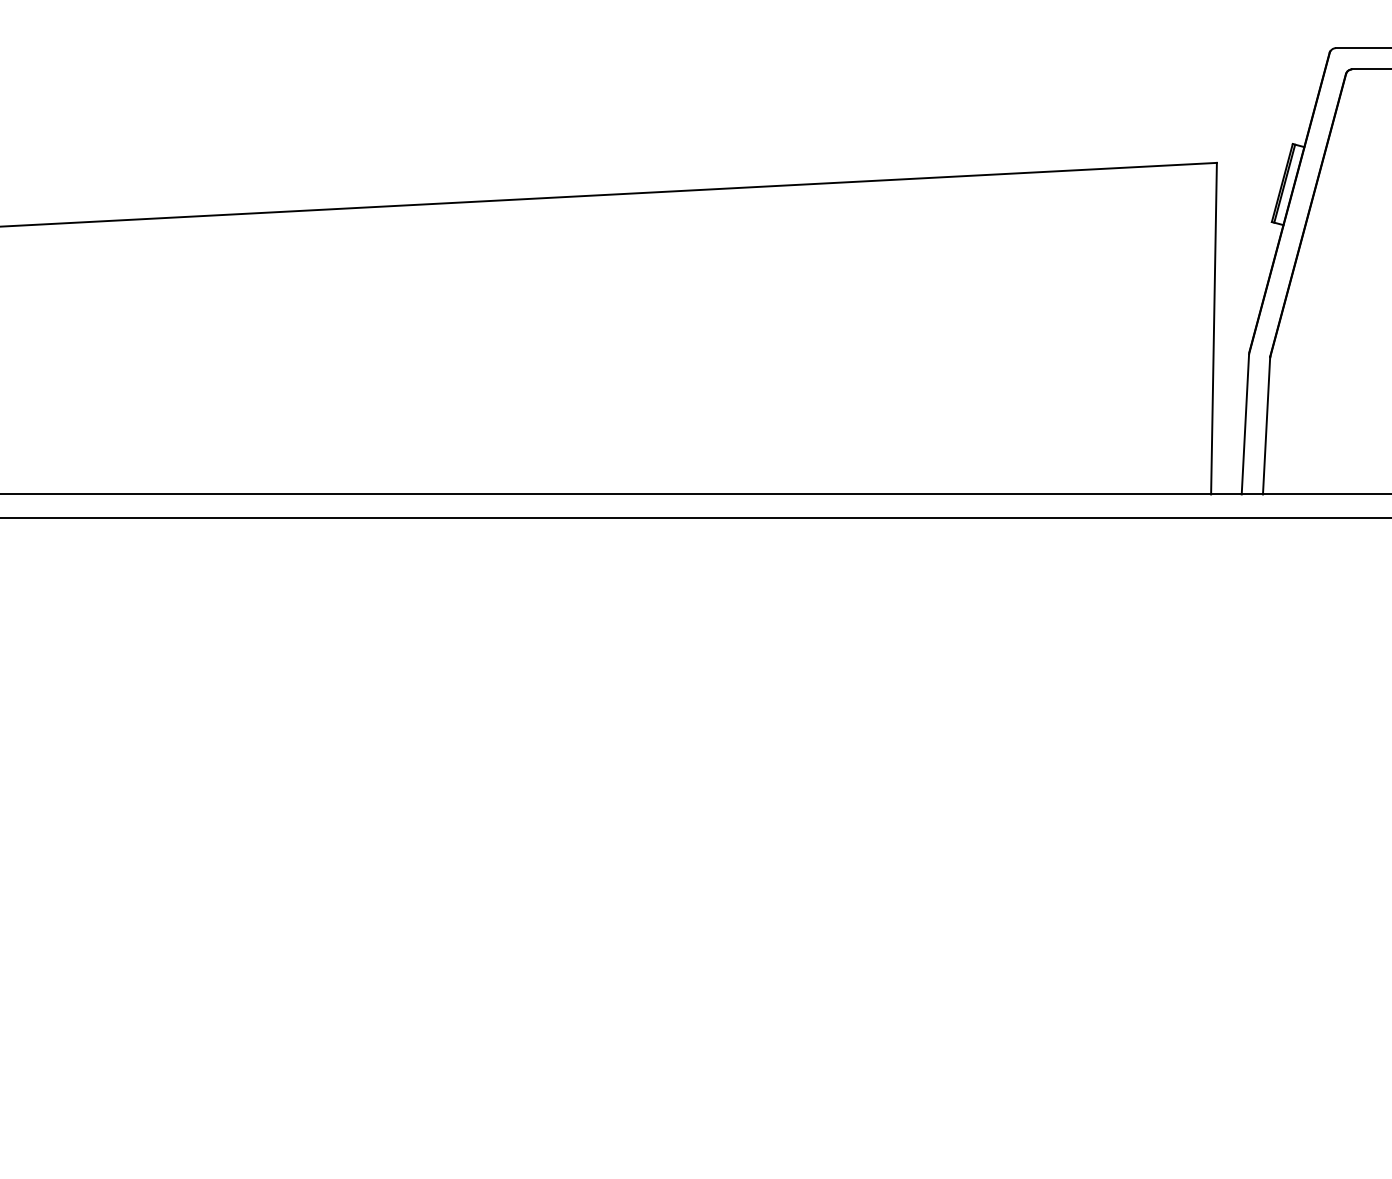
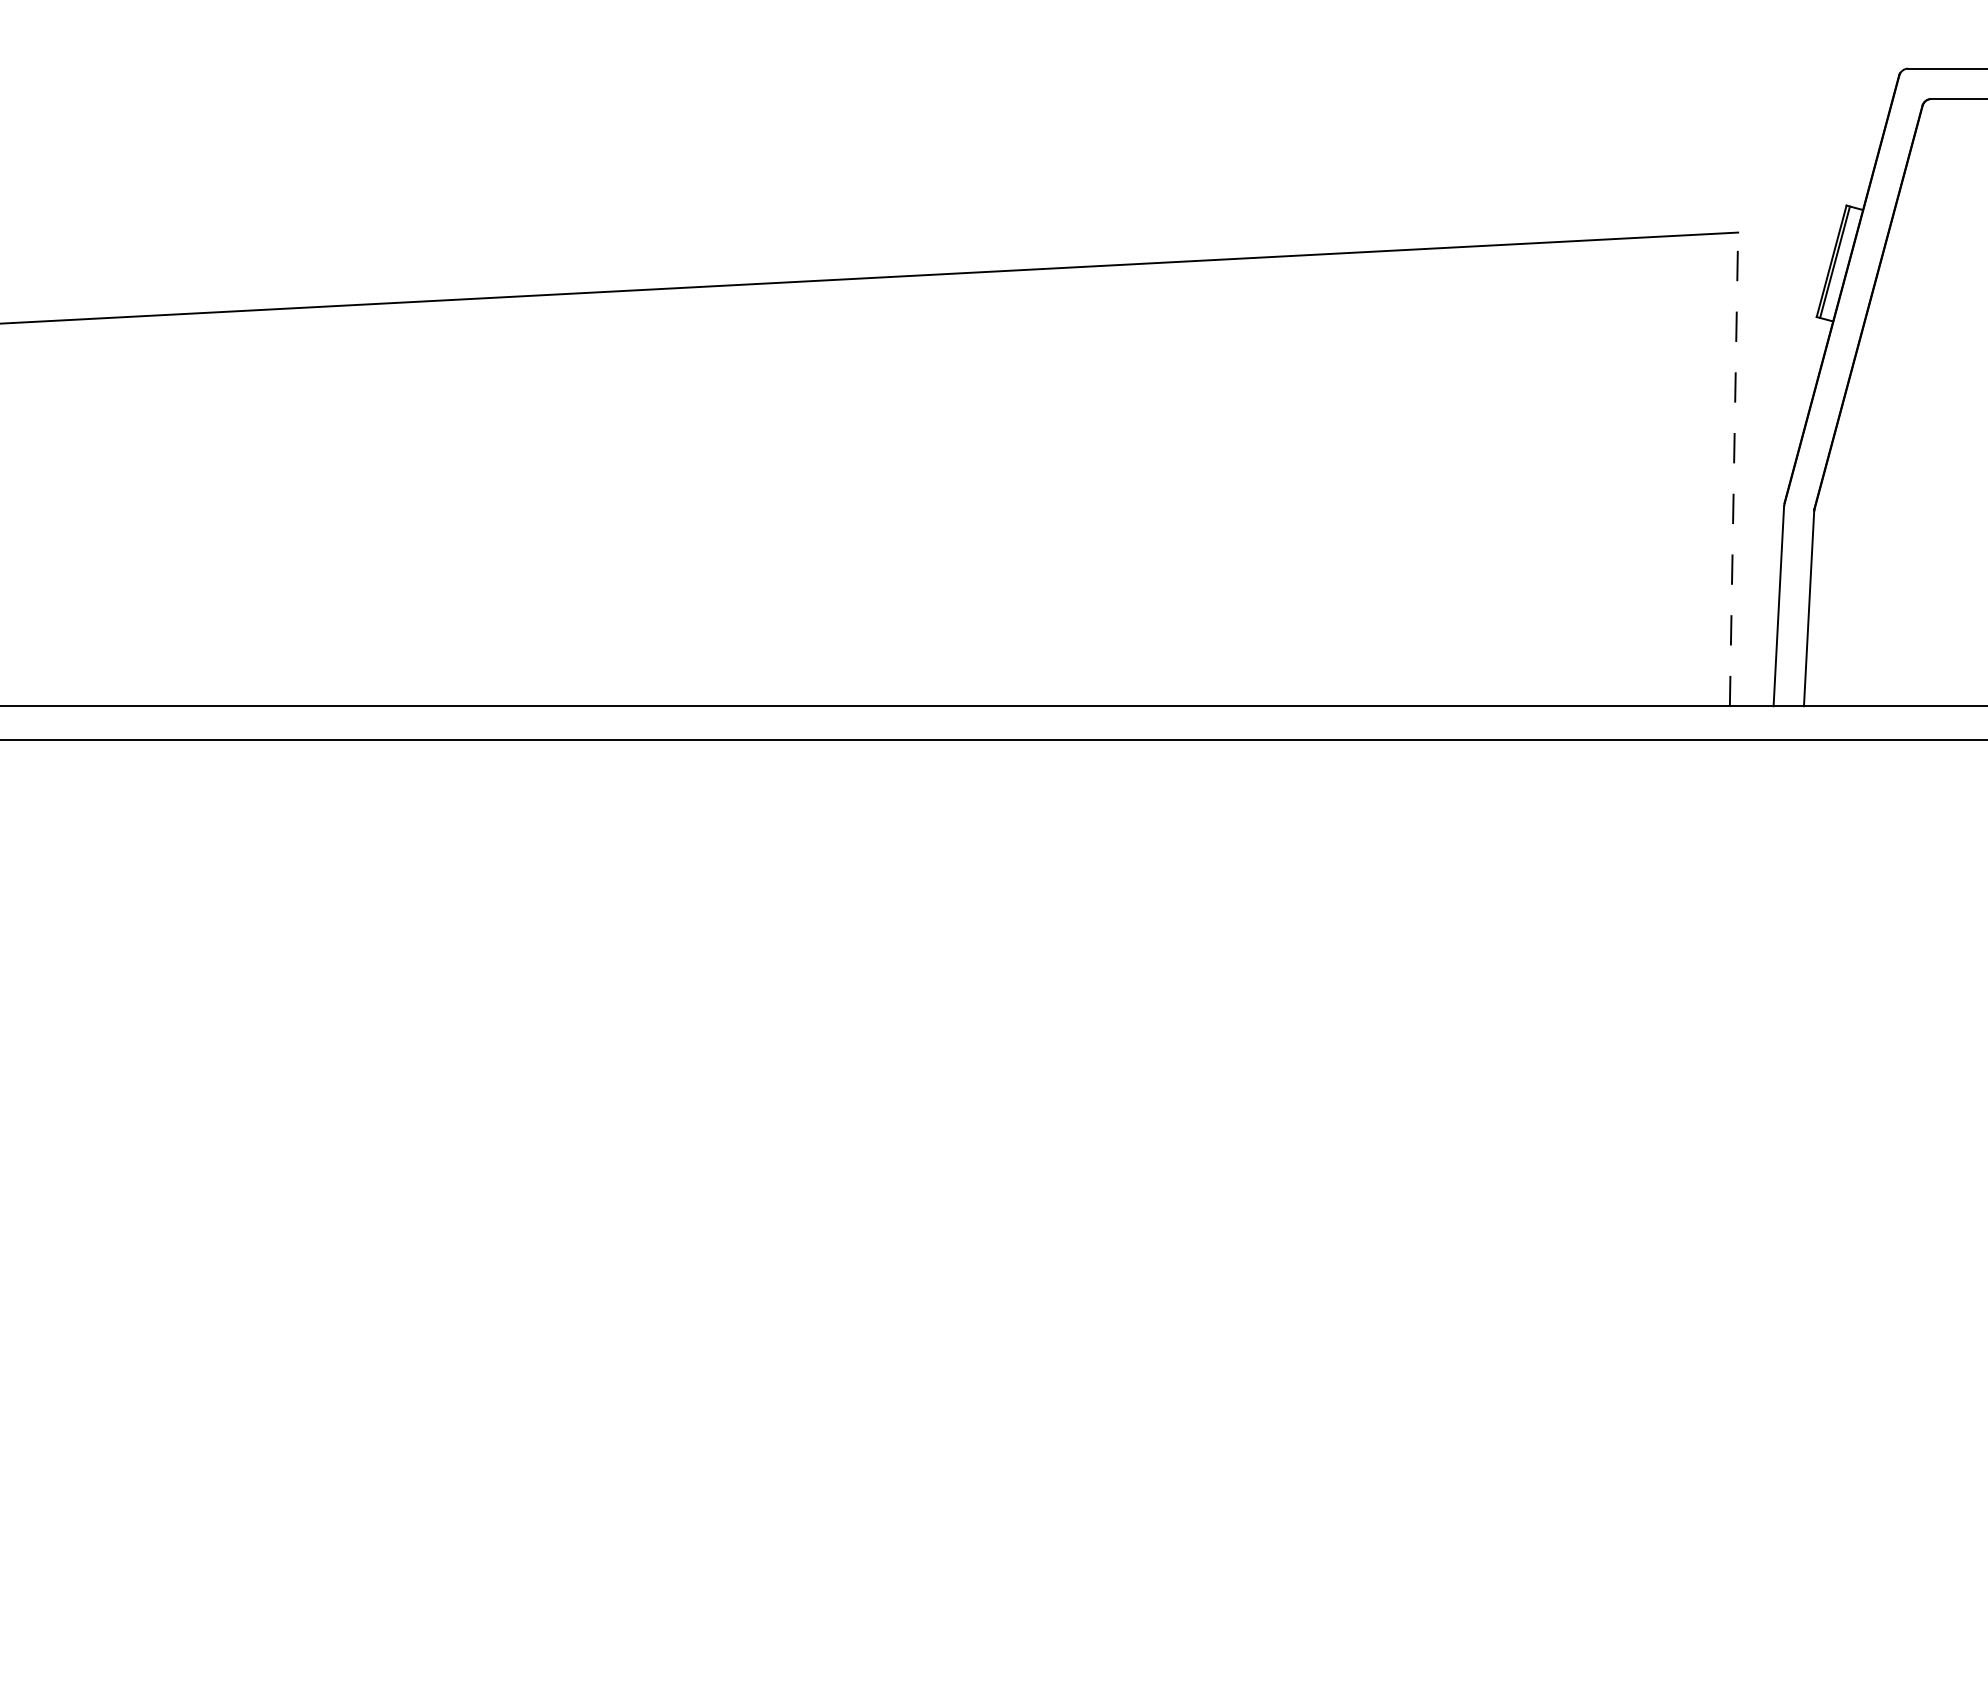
line: (1214, 328) -> (1734, 469), solid -> dashed

